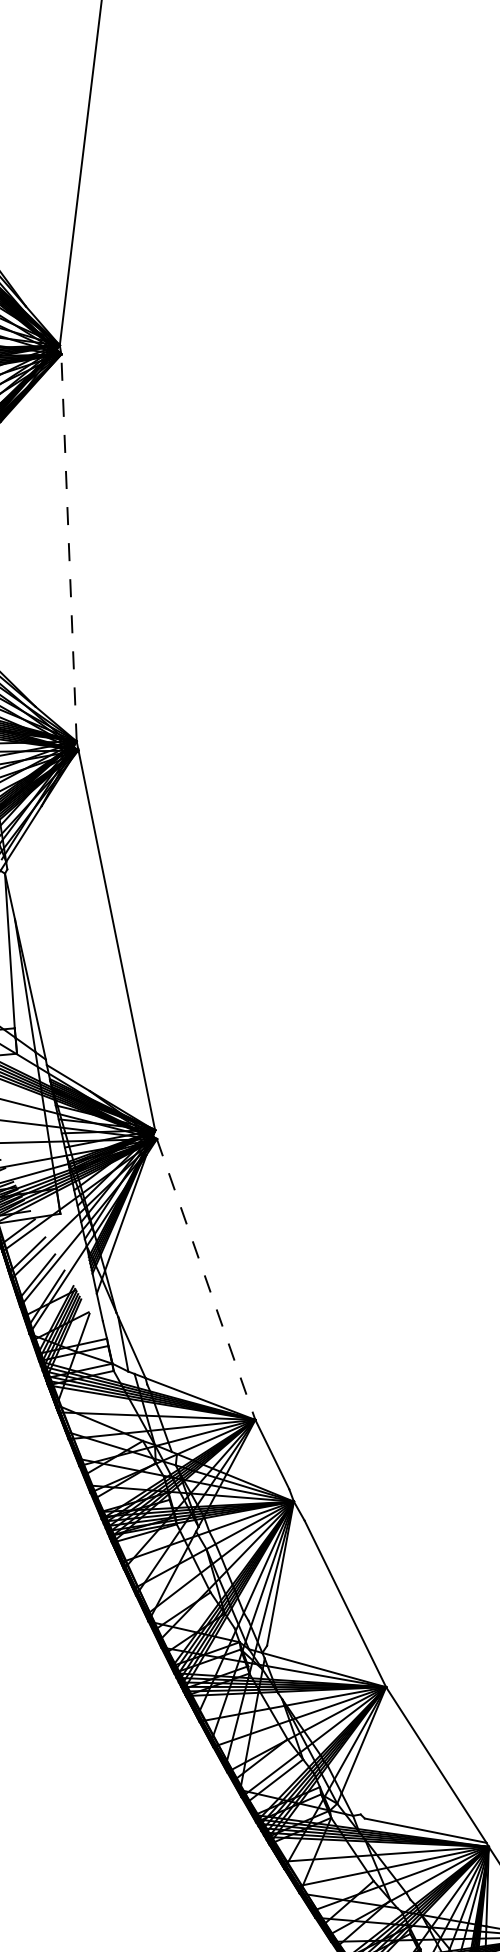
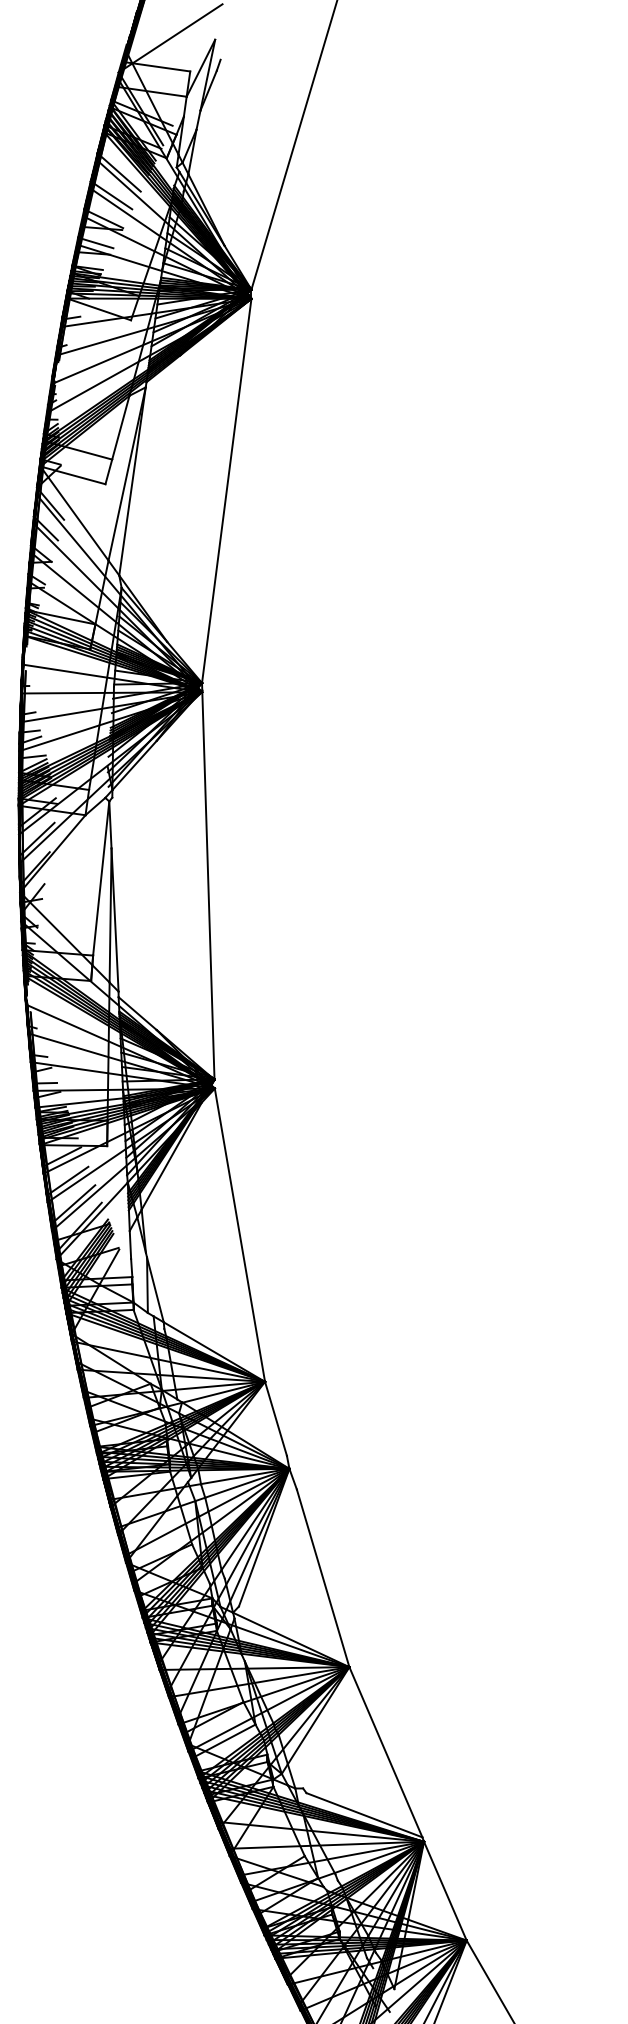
line: (68, 547) -> (226, 490), dashed -> solid
line: (205, 1279) -> (239, 1235), dashed -> solid

